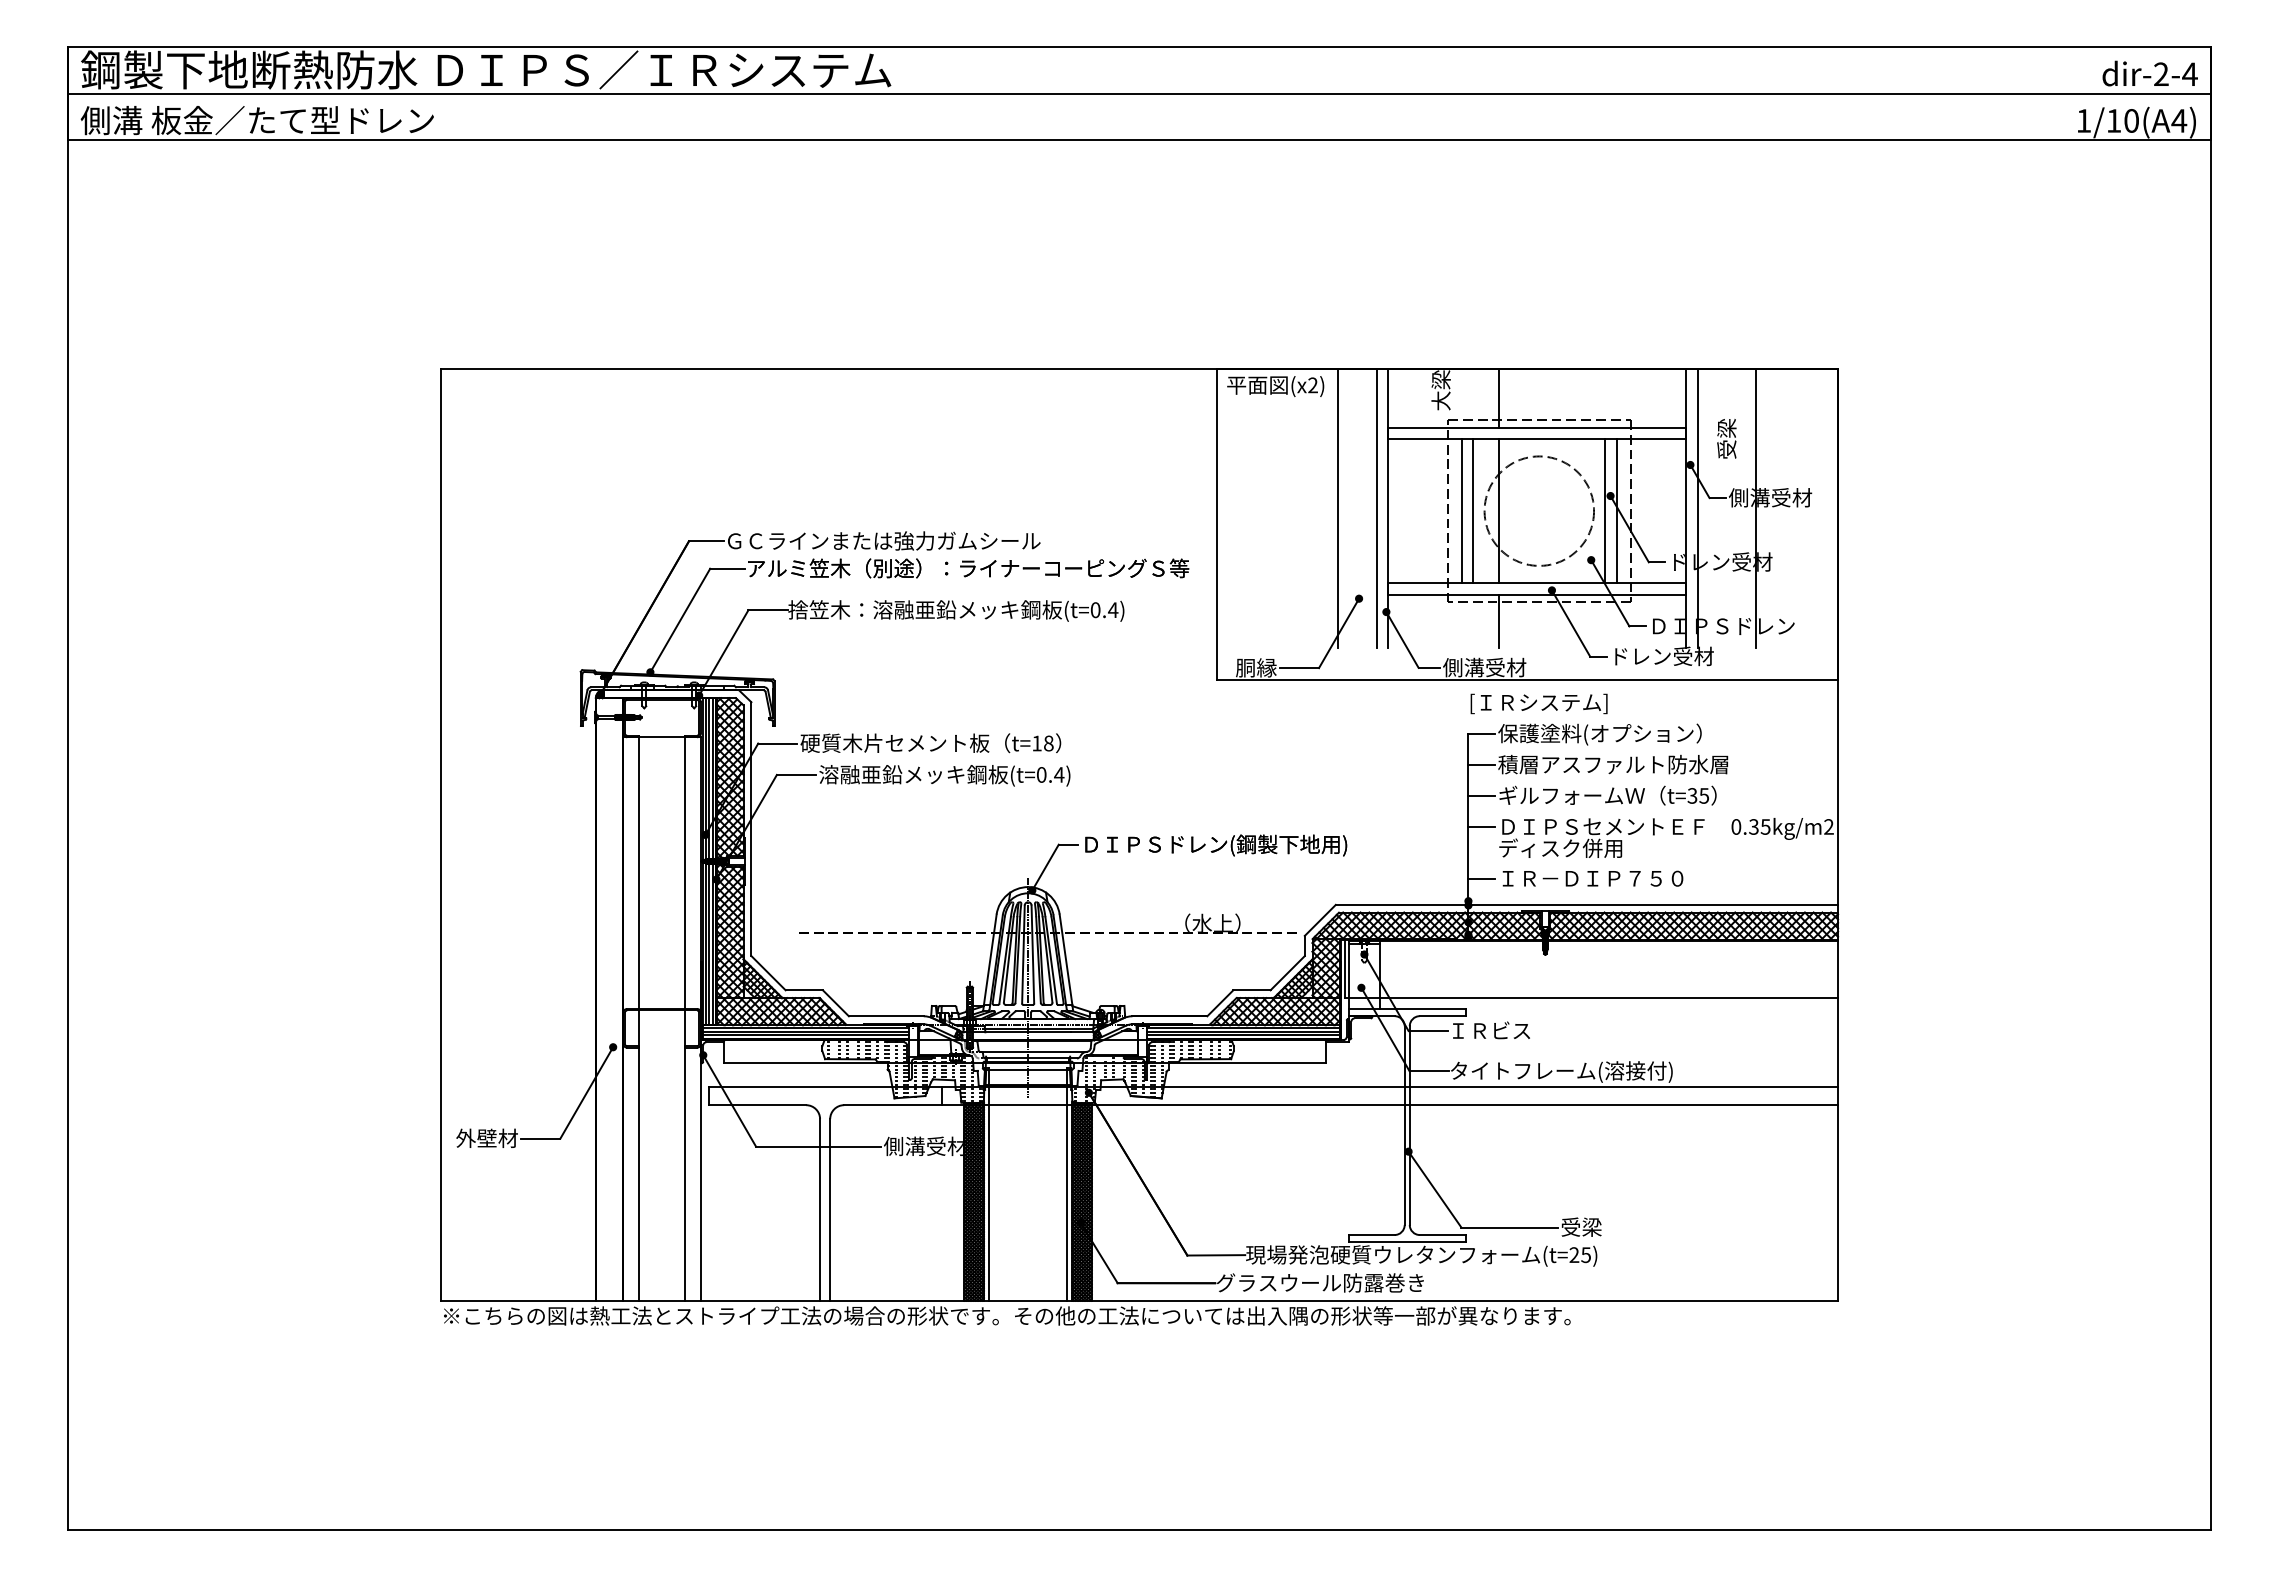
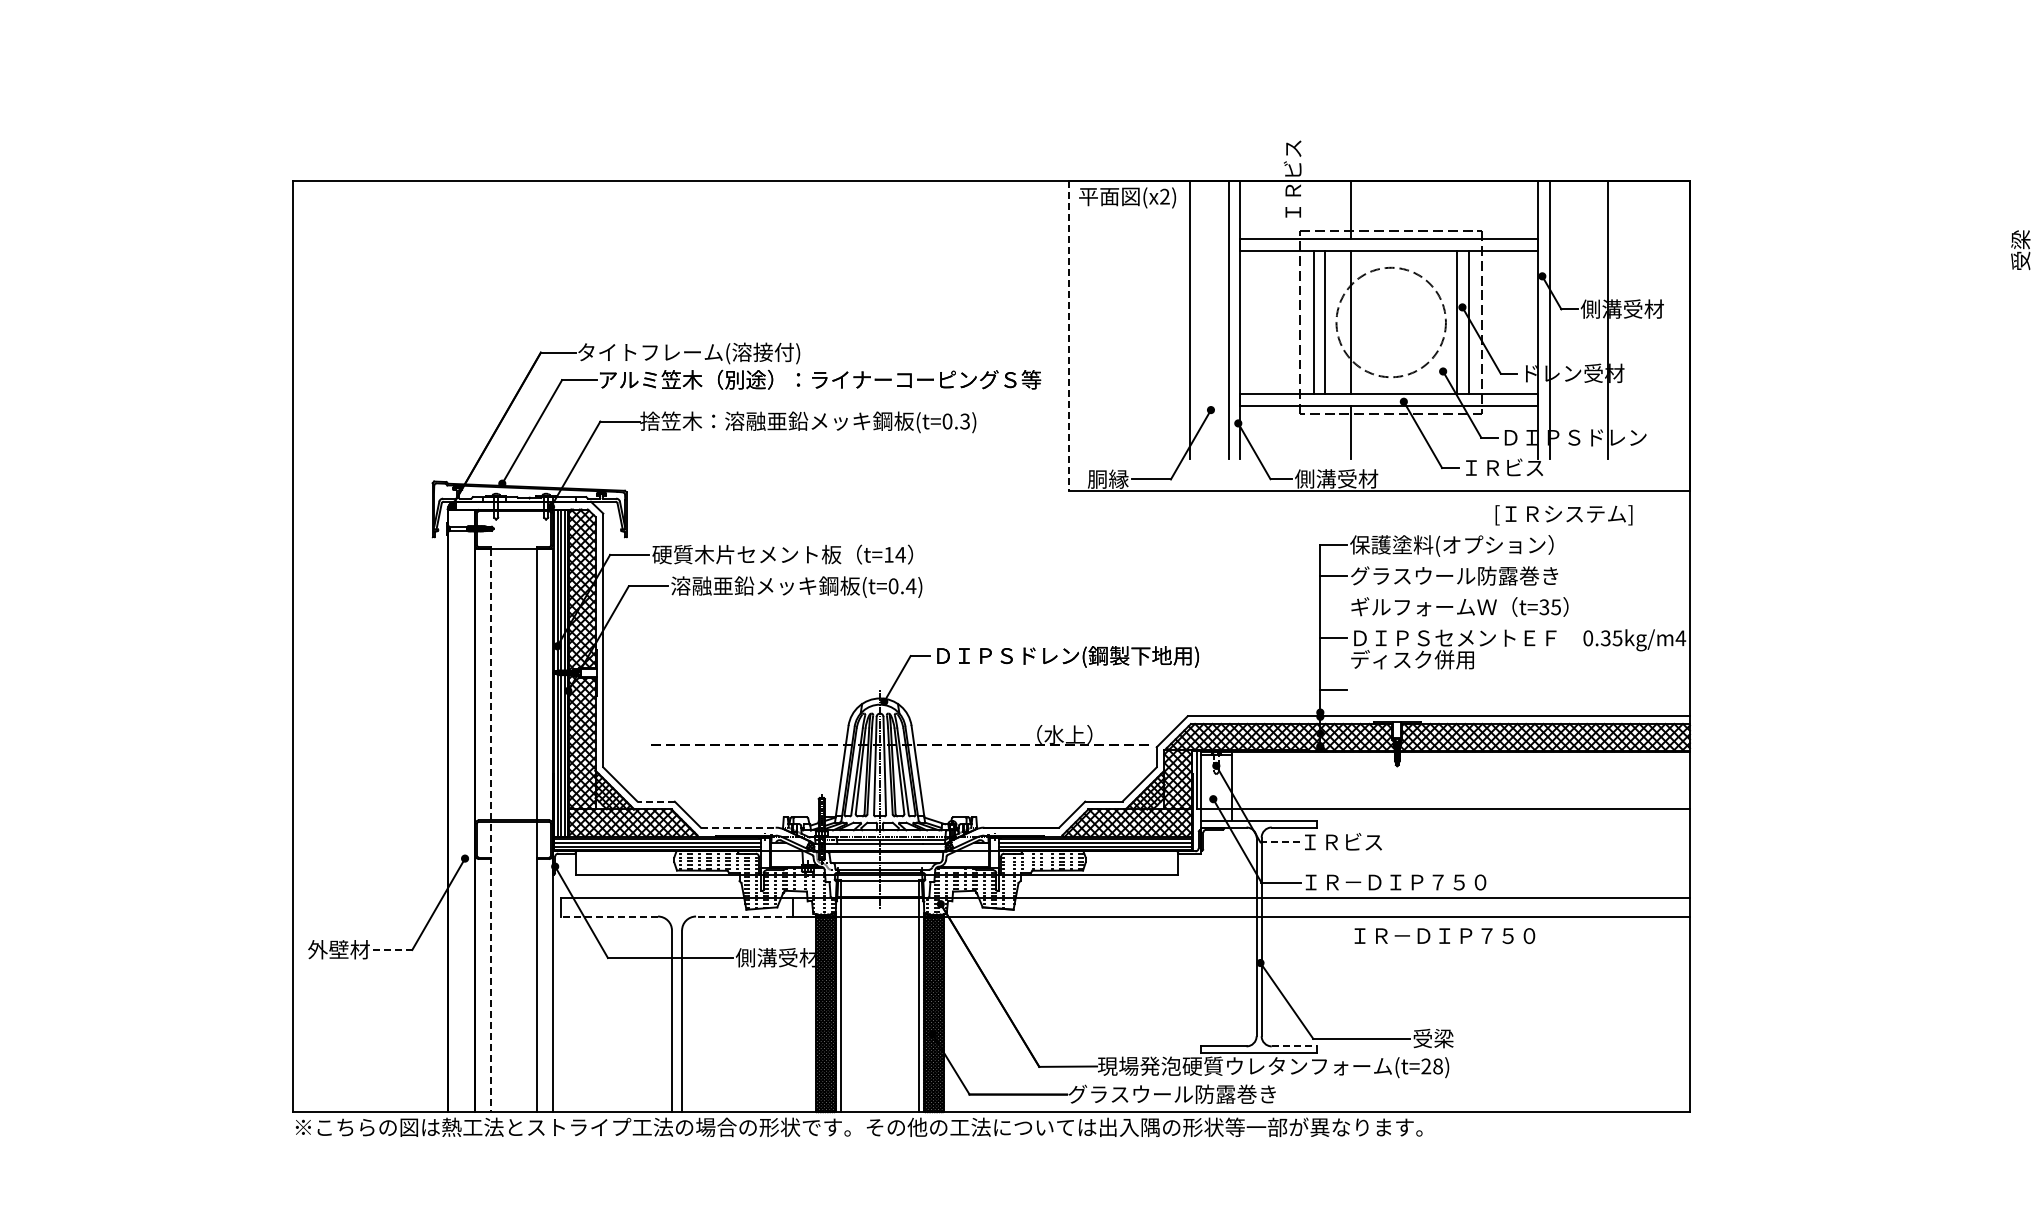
text: (1440, 369) -> (1292, 180), 大梁 -> ＩＲビス
text: (1726, 438) -> (2020, 249), moved
line: (1217, 525) -> (1069, 336), solid -> dashed
text: (883, 541) -> (735, 352), ＧＣラインまたは強力ガムシール -> タイトフレーム(溶接付)
text: (1113, 610) -> (965, 421), (t=0.4) -> (t=0.3)
text: (1663, 656) -> (1515, 467), ドレン受材 -> ＩＲビス
text: (1538, 703) -> (1563, 514), moved
text: (1048, 743) -> (900, 554), t=18 -> t=14
text: (1613, 764) -> (1465, 575), 積層アスファルト防水層 -> グラスウール防露巻き
line: (1481, 795) -> (1333, 606), removed
text: (1828, 826) -> (1680, 637), 0.35kg/m2 -> 0.35kg/m4
text: (1592, 878) -> (1444, 935), moved
line: (804, 990) -> (656, 801), solid -> dashed
line: (886, 1016) -> (738, 827), solid -> dashed
line: (638, 1019) -> (490, 830), solid -> dashed
line: (1428, 1031) -> (1280, 842), solid -> dashed
text: (1561, 1071) -> (1413, 882), タイトフレーム(溶接付) -> ＩＲ－ＤＩＰ７５０
line: (757, 1105) -> (609, 916), solid -> dashed
line: (892, 1105) -> (744, 916), solid -> dashed
line: (540, 1138) -> (392, 949), solid -> dashed
line: (1442, 1235) -> (1294, 1046), solid -> dashed
text: (1586, 1254) -> (1438, 1065), (t=25) -> (t=28)

